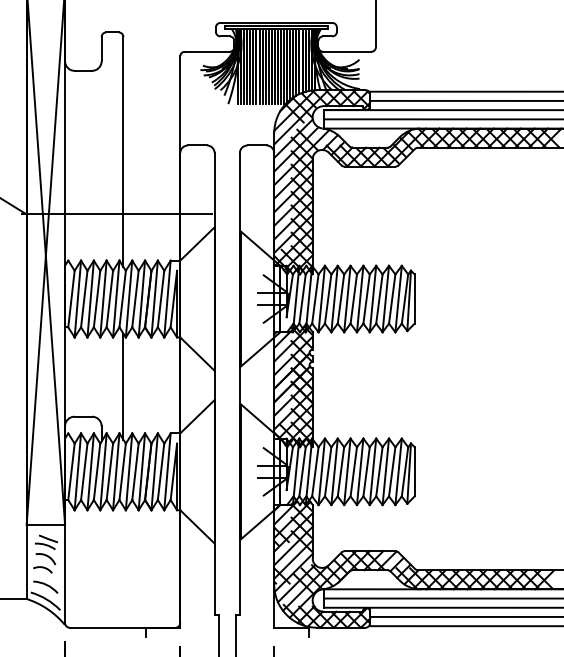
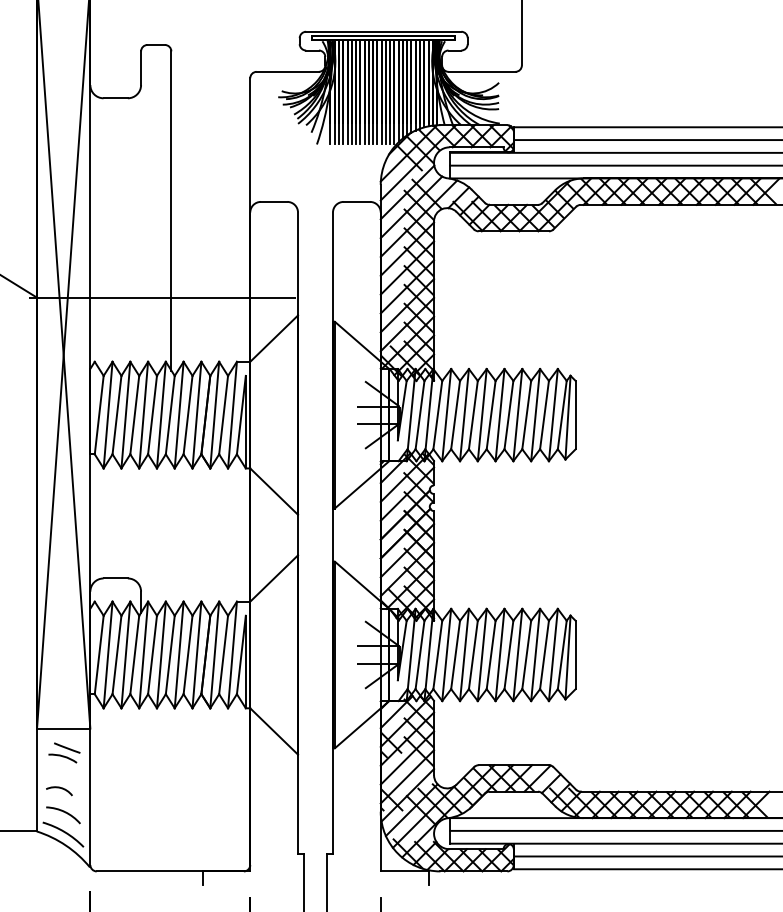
line: (123, 386) -> (171, 536), removed
arc: (46, 556) -> (64, 772), removed

